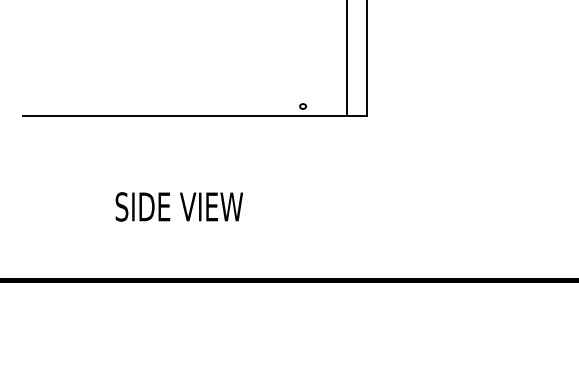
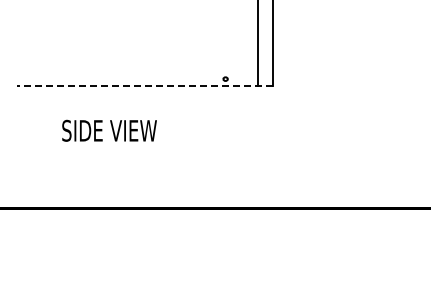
line: (194, 115) -> (144, 85), solid -> dashed
text: (179, 206) -> (109, 130), moved

